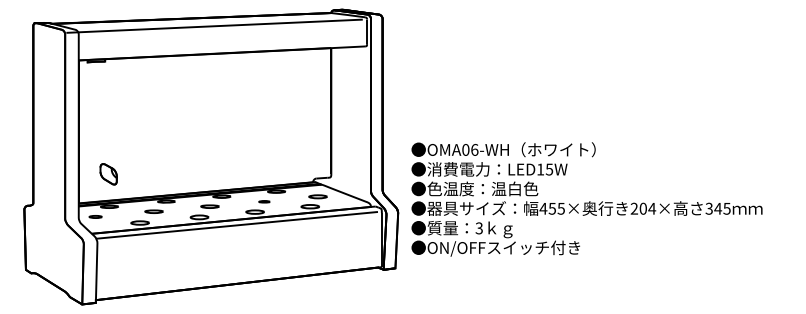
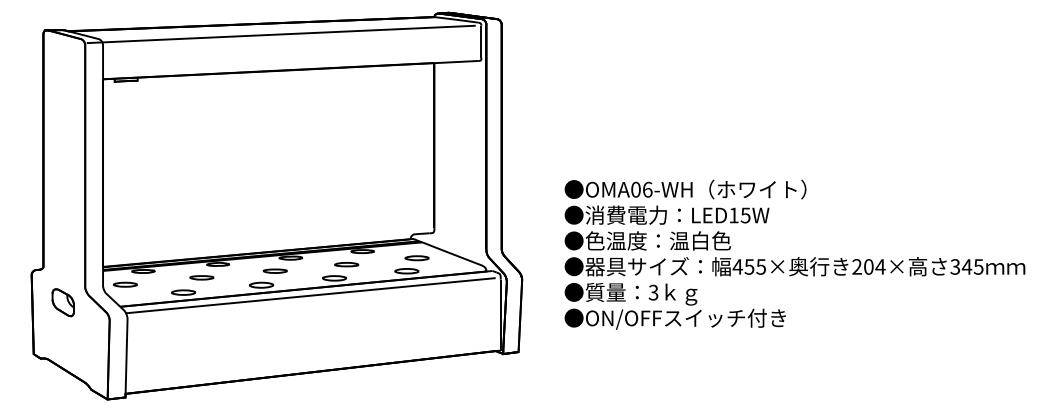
part: (108, 174) -> (62, 302), moved
text: (586, 199) -> (794, 254), moved
part: (264, 201) -> (346, 264), size x1.67
part: (95, 216) -> (124, 284), size x1.43

